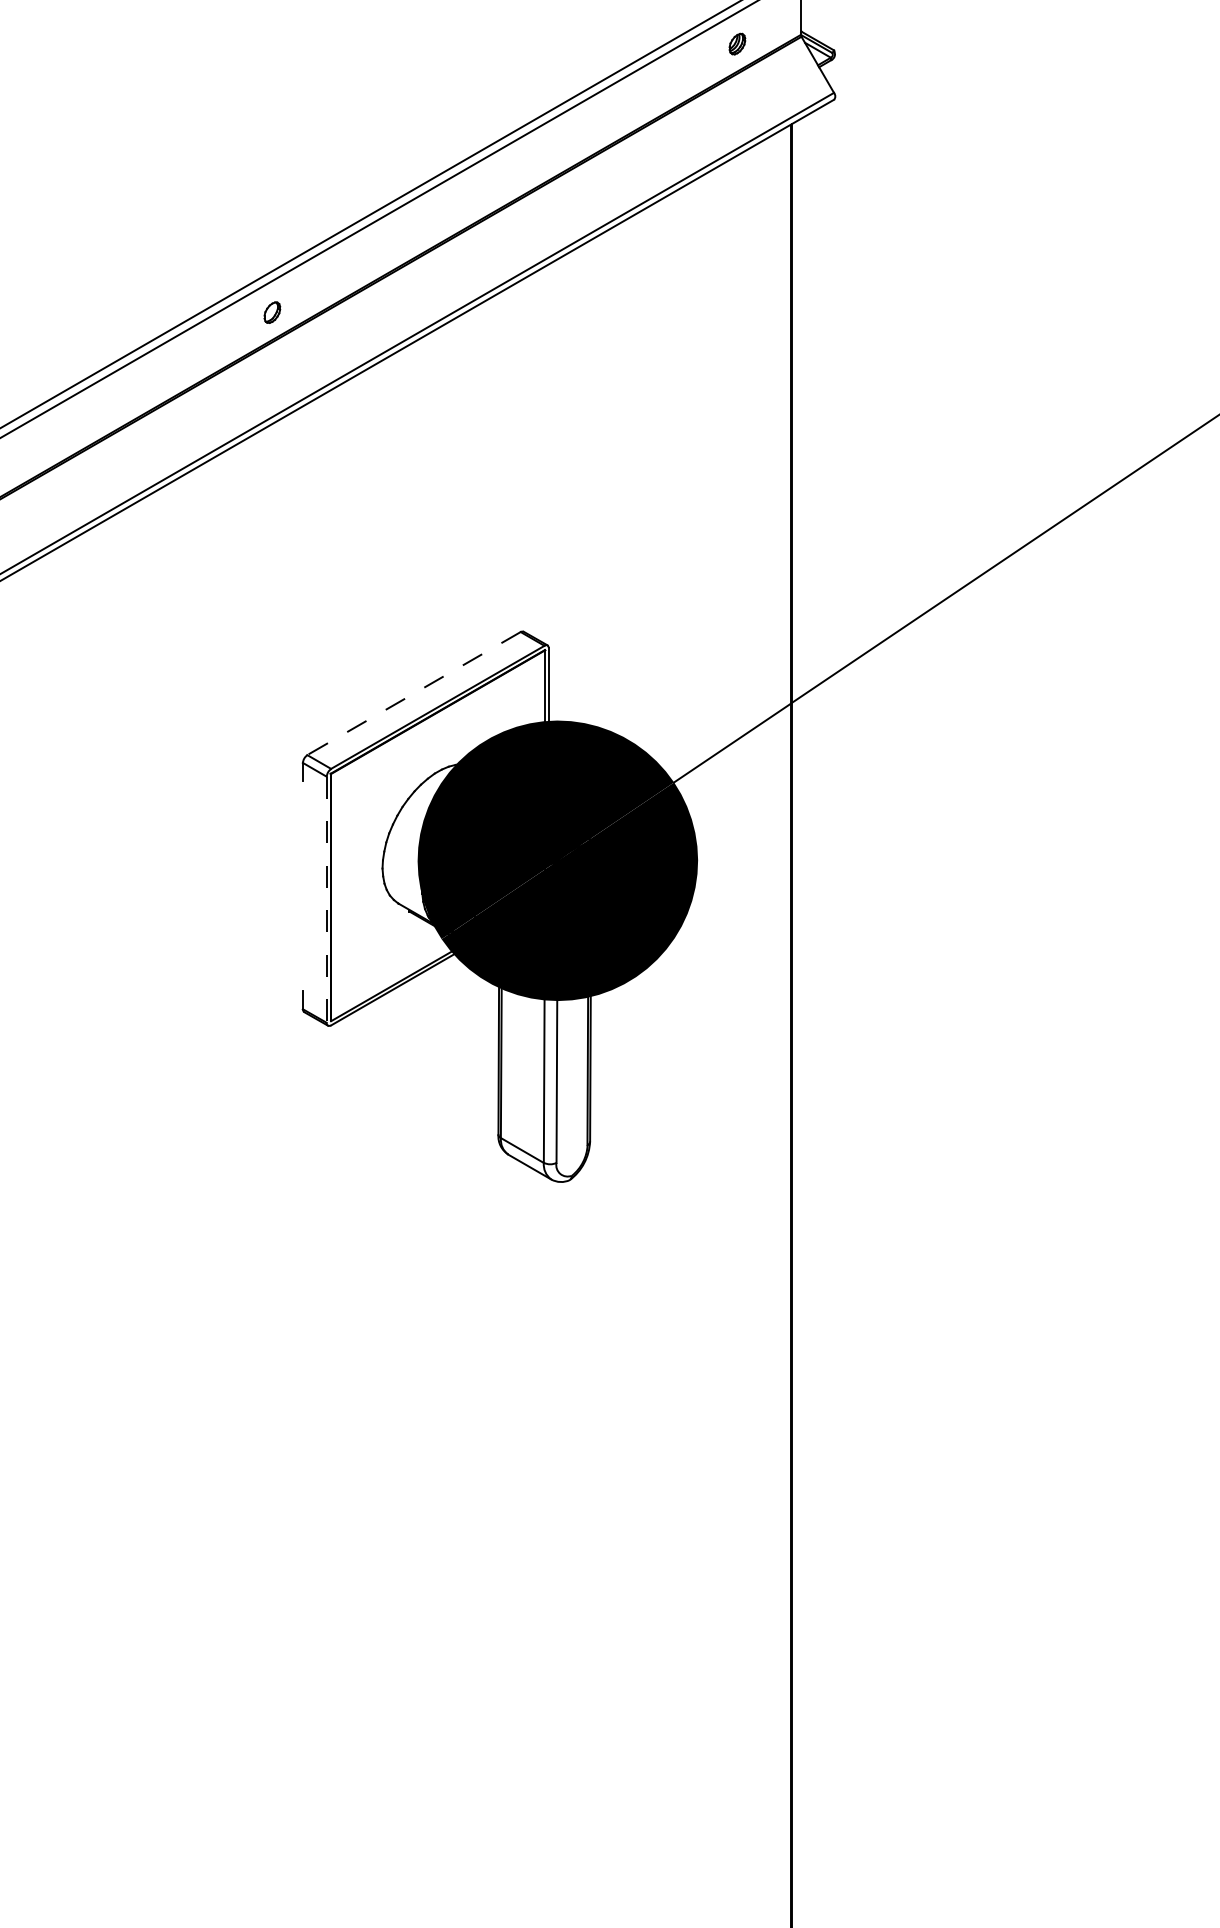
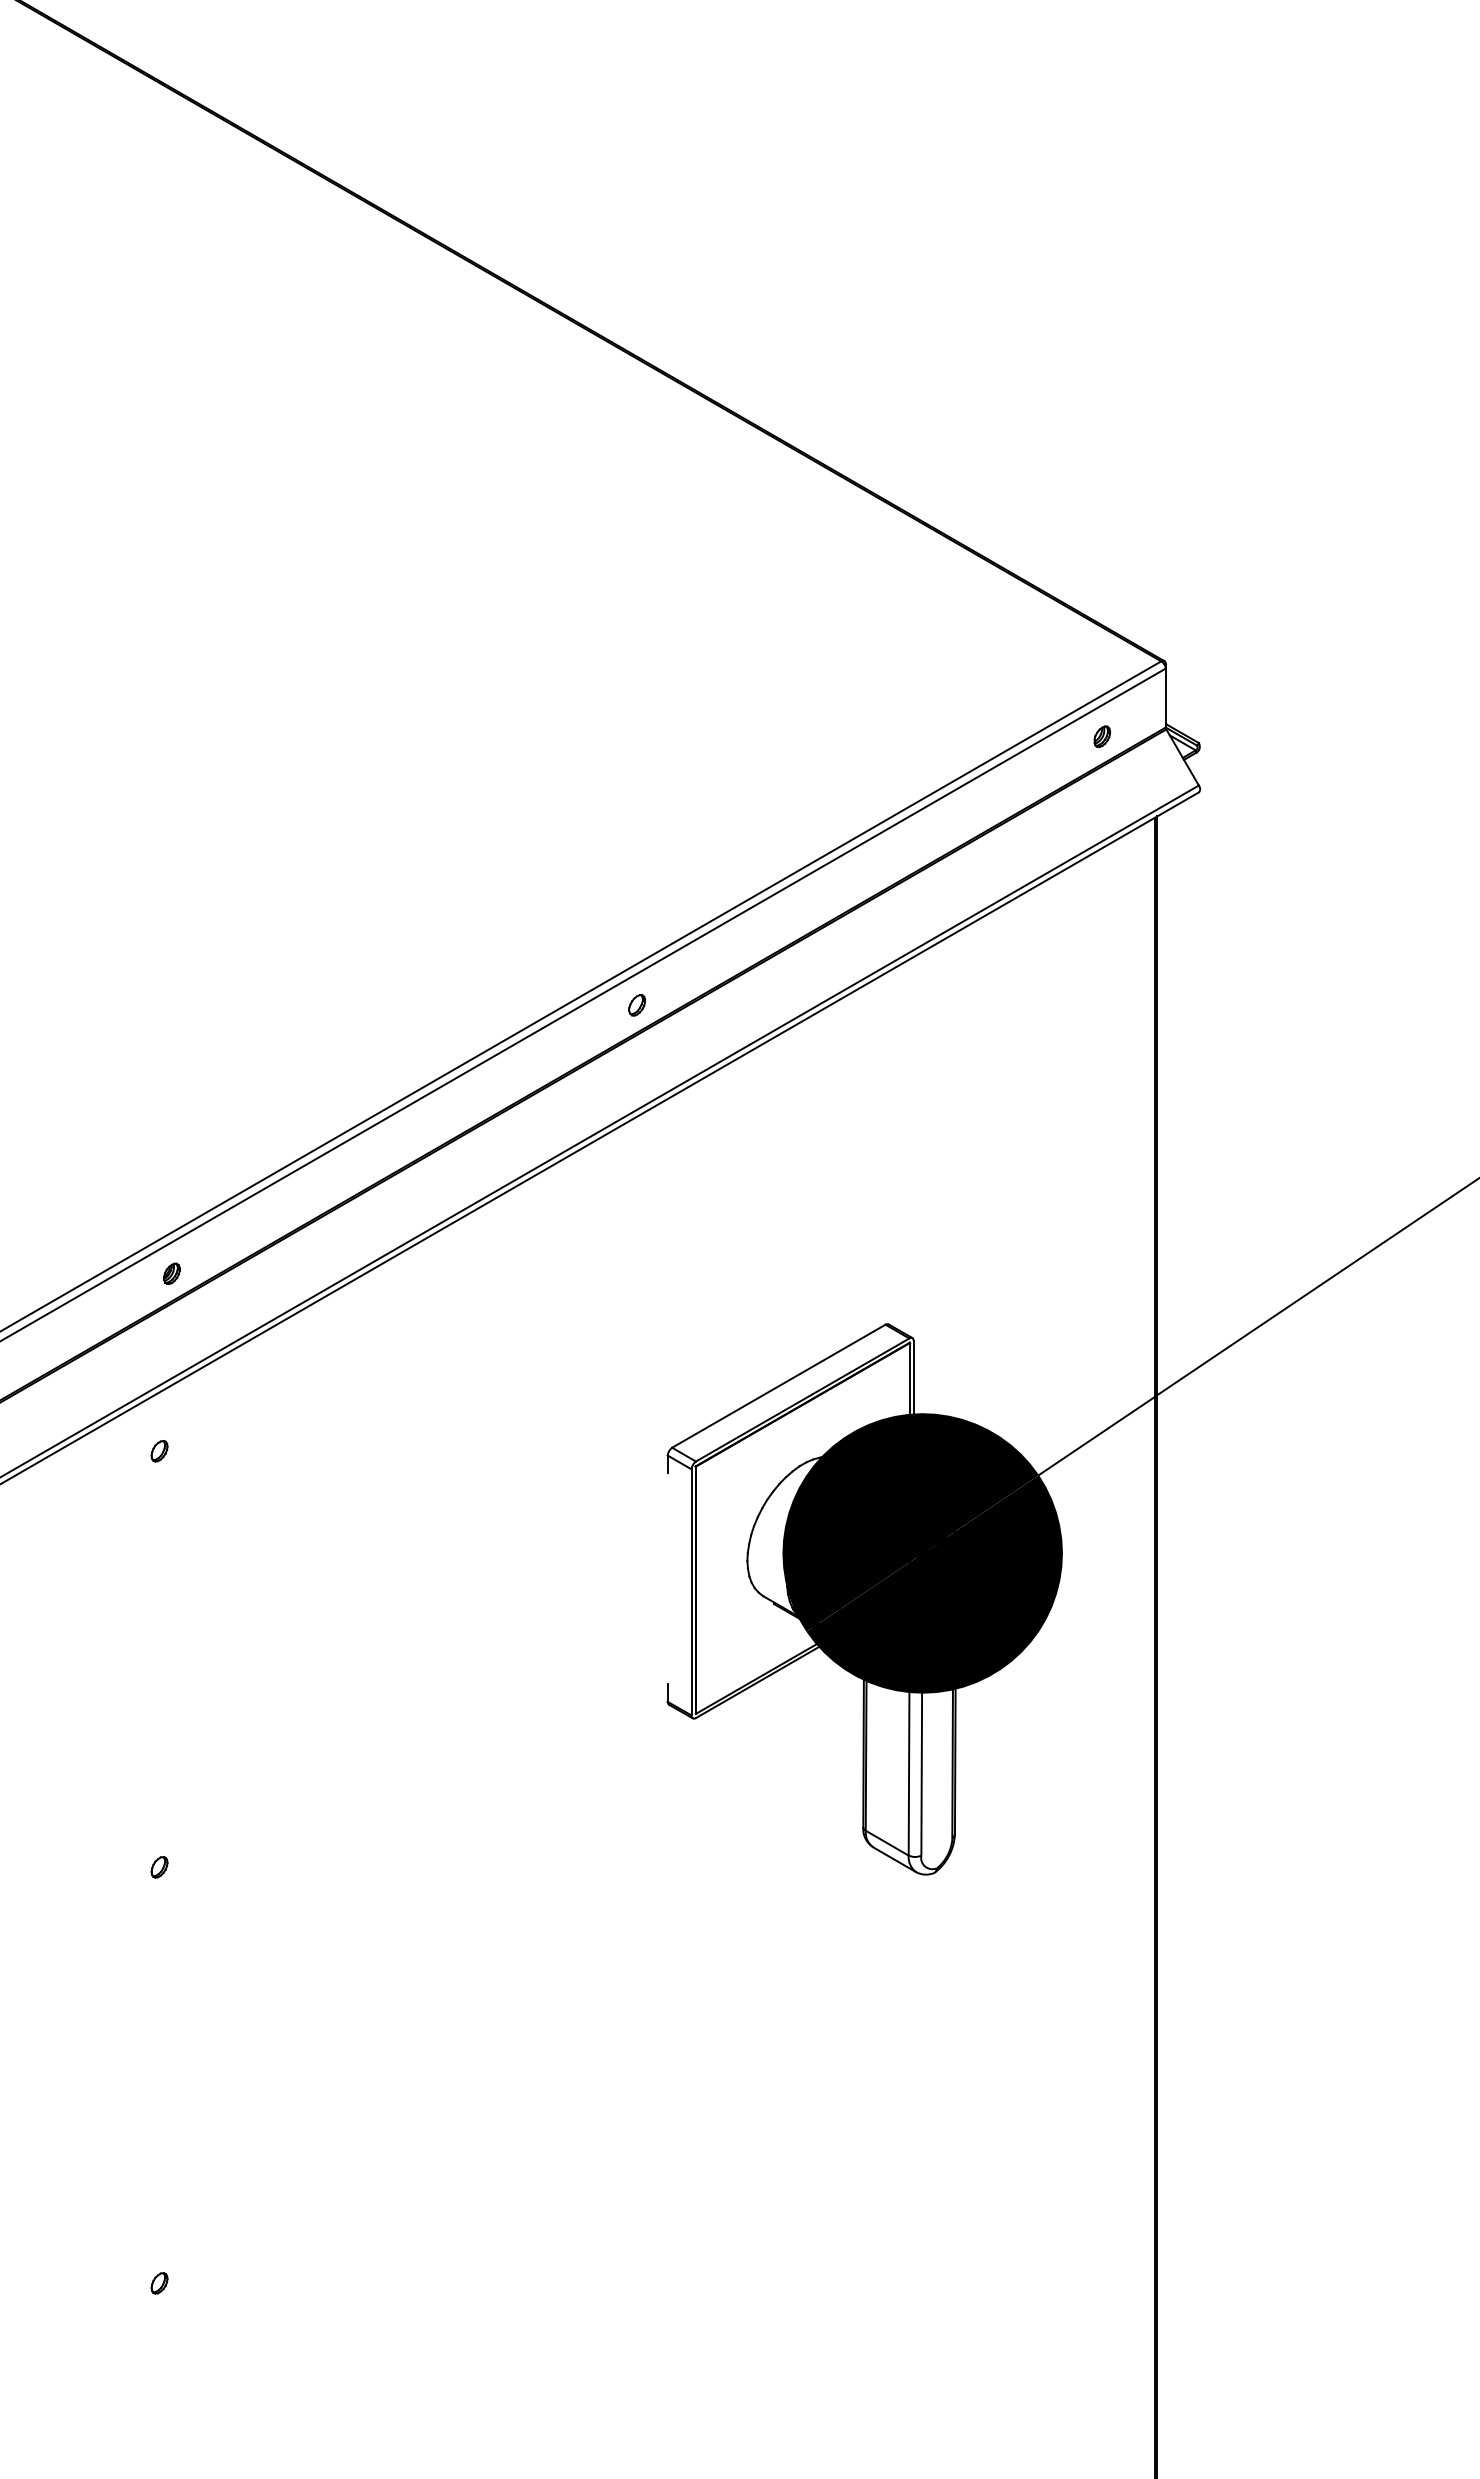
line: (413, 693) -> (778, 1386), dashed -> solid
line: (326, 899) -> (691, 1592), dashed -> solid

